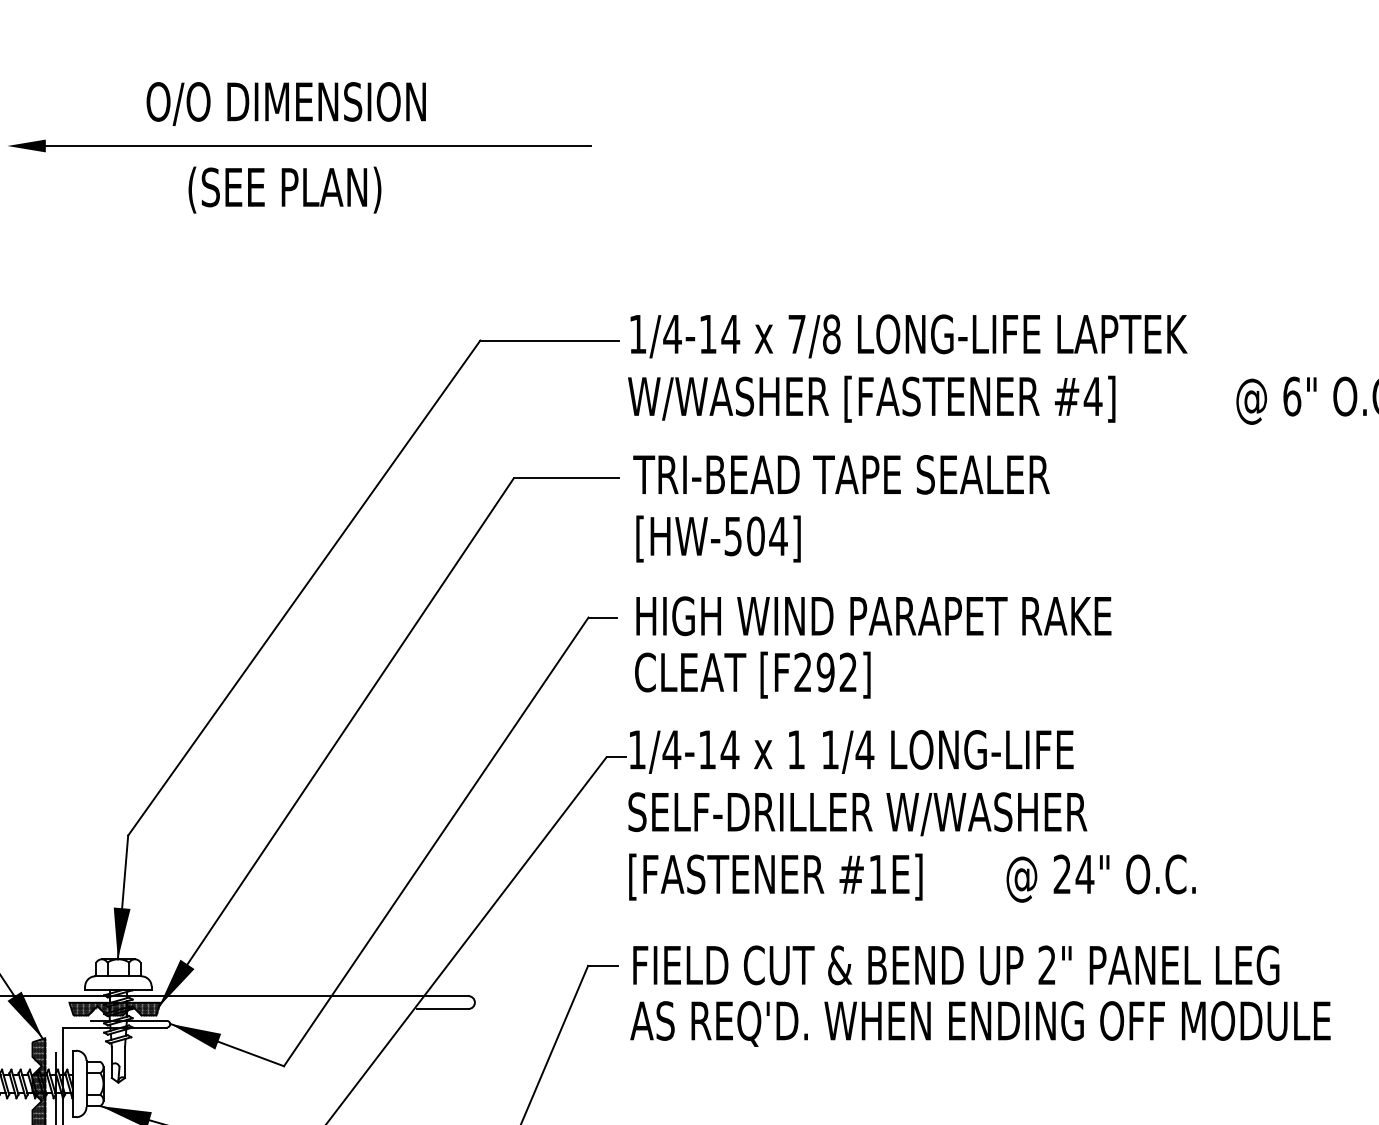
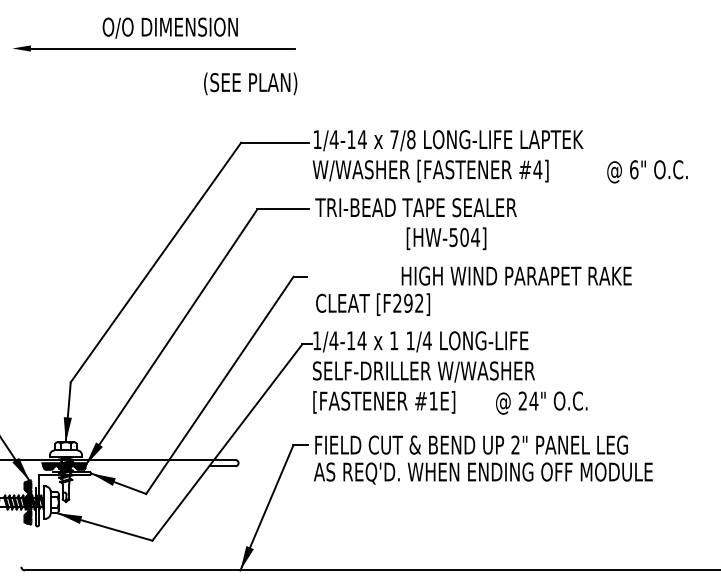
text: (284, 102) -> (169, 27), moved
text: (284, 189) -> (250, 83), moved
text: (718, 538) -> (446, 238), moved
text: (873, 614) -> (516, 275), moved

